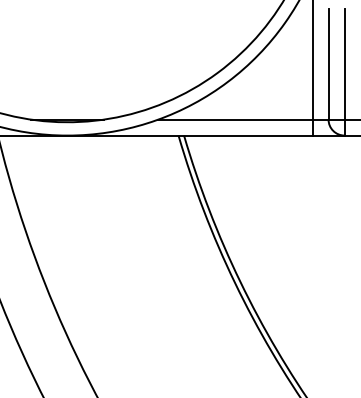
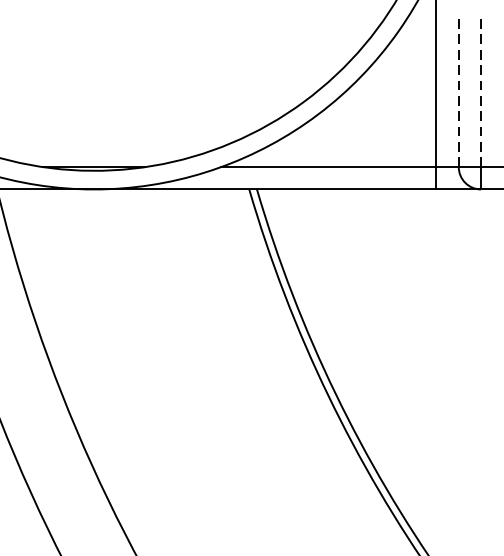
line: (328, 64) -> (458, 90), solid -> dashed
line: (344, 64) -> (481, 90), solid -> dashed

